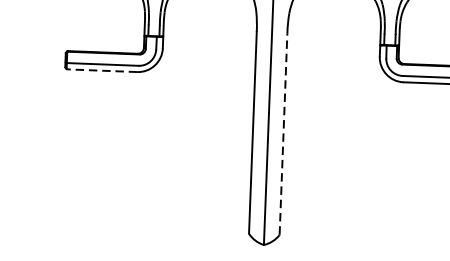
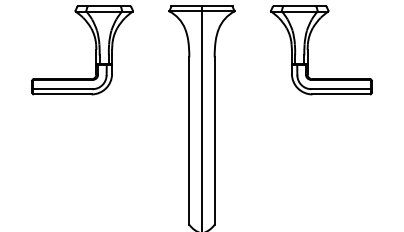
line: (102, 70) -> (62, 94), dashed -> solid
line: (283, 133) -> (214, 140), dashed -> solid

